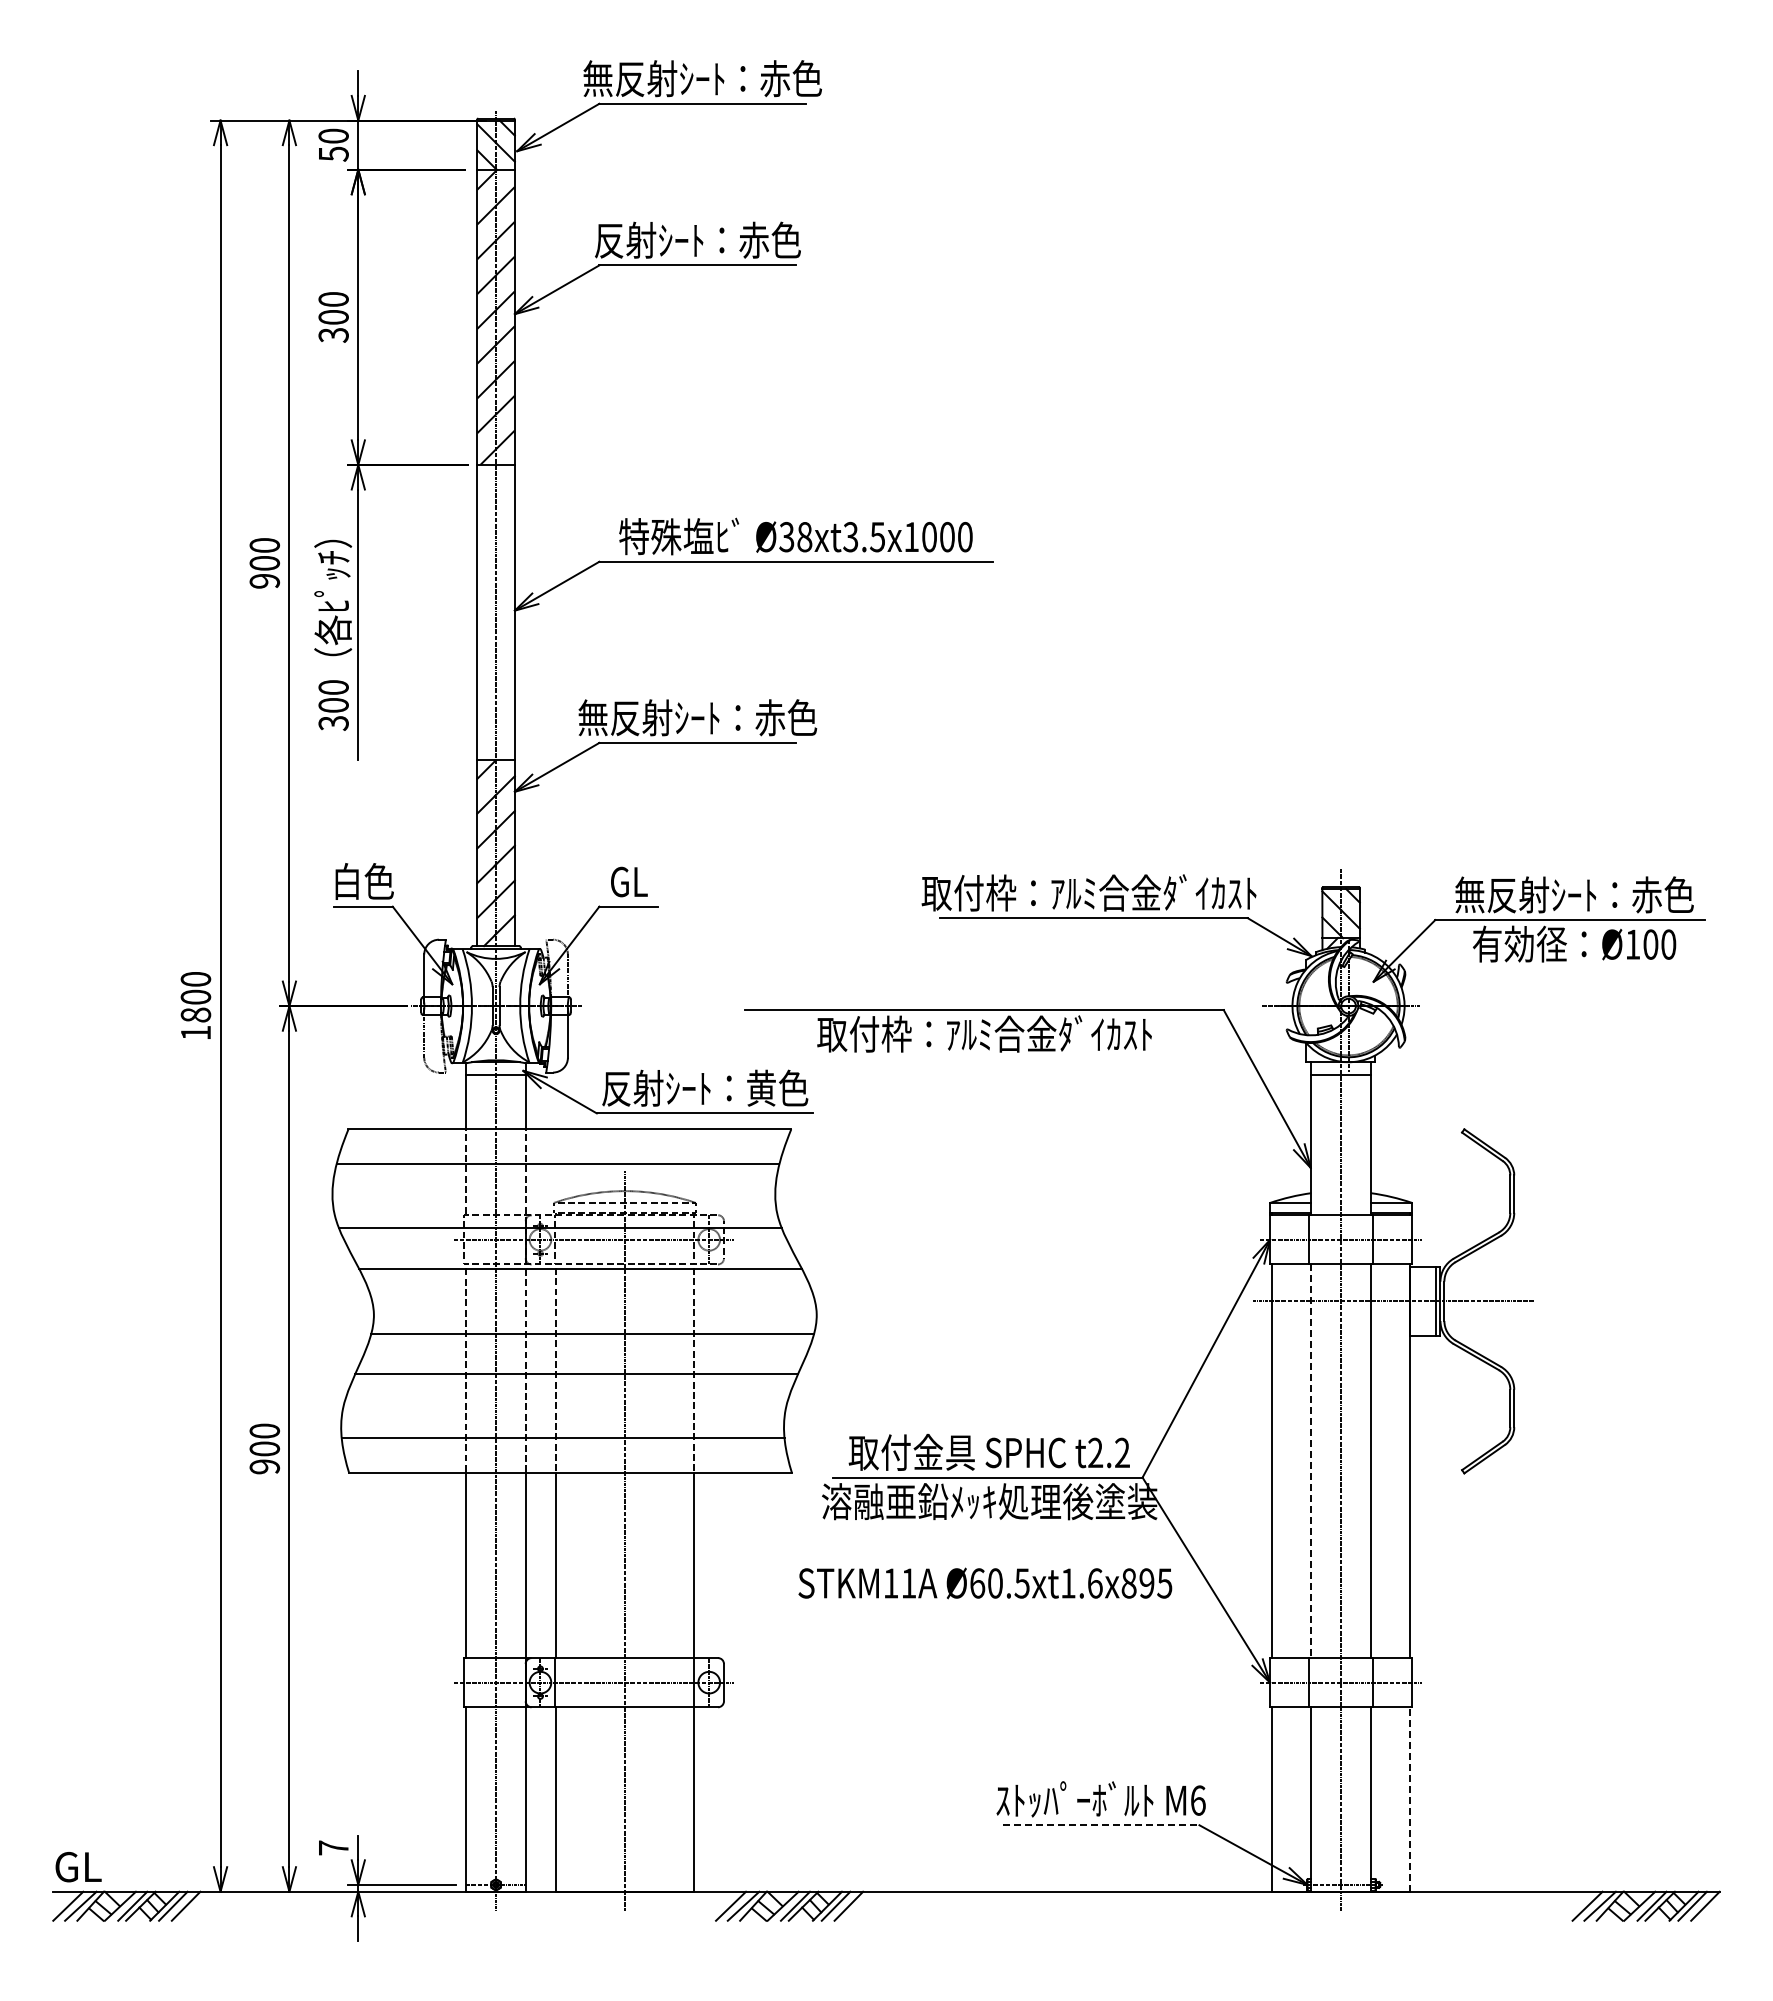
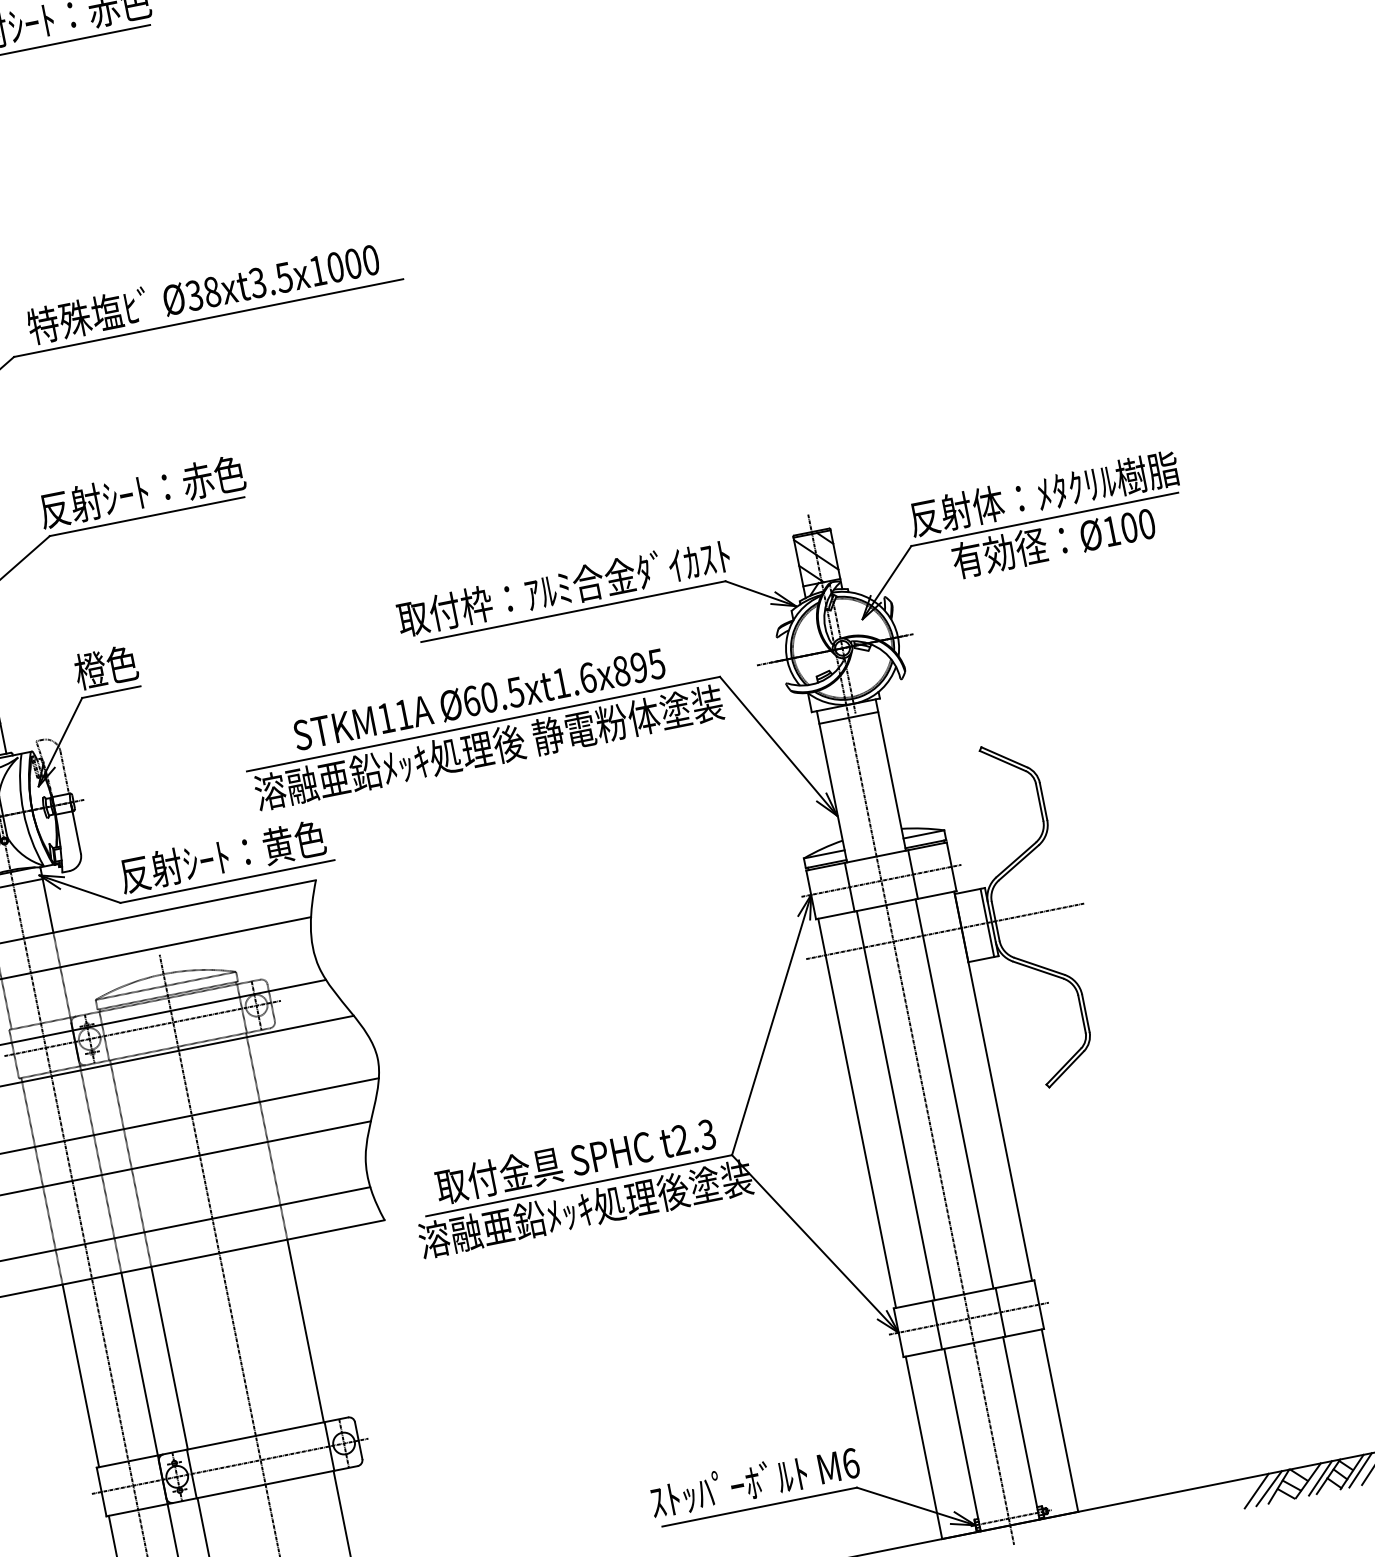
text: (697, 717) -> (141, 491), 無反射ｼｰﾄ：赤色 -> 反射ｼｰﾄ：赤色
text: (628, 881) -> (105, 667), GL -> 橙色
text: (1574, 894) -> (1043, 493), 無反射ｼｰﾄ：赤色 -> 反射体：ﾒﾀｸﾘﾙ樹脂
text: (985, 1033) -> (489, 747), 取付枠：ｱﾙﾐ合金ﾀﾞｲｶｽﾄ -> 溶融亜鉛ﾒｯｷ処理後 静電粉体塗装
text: (1121, 1453) -> (706, 1135), t2.2 -> t2.3
line: (1311, 1461) -> (895, 1105), dashed -> solid
text: (985, 1583) -> (479, 699), moved
line: (1409, 1799) -> (1059, 1420), dashed -> solid
line: (1101, 1825) -> (760, 1507), dashed -> solid

